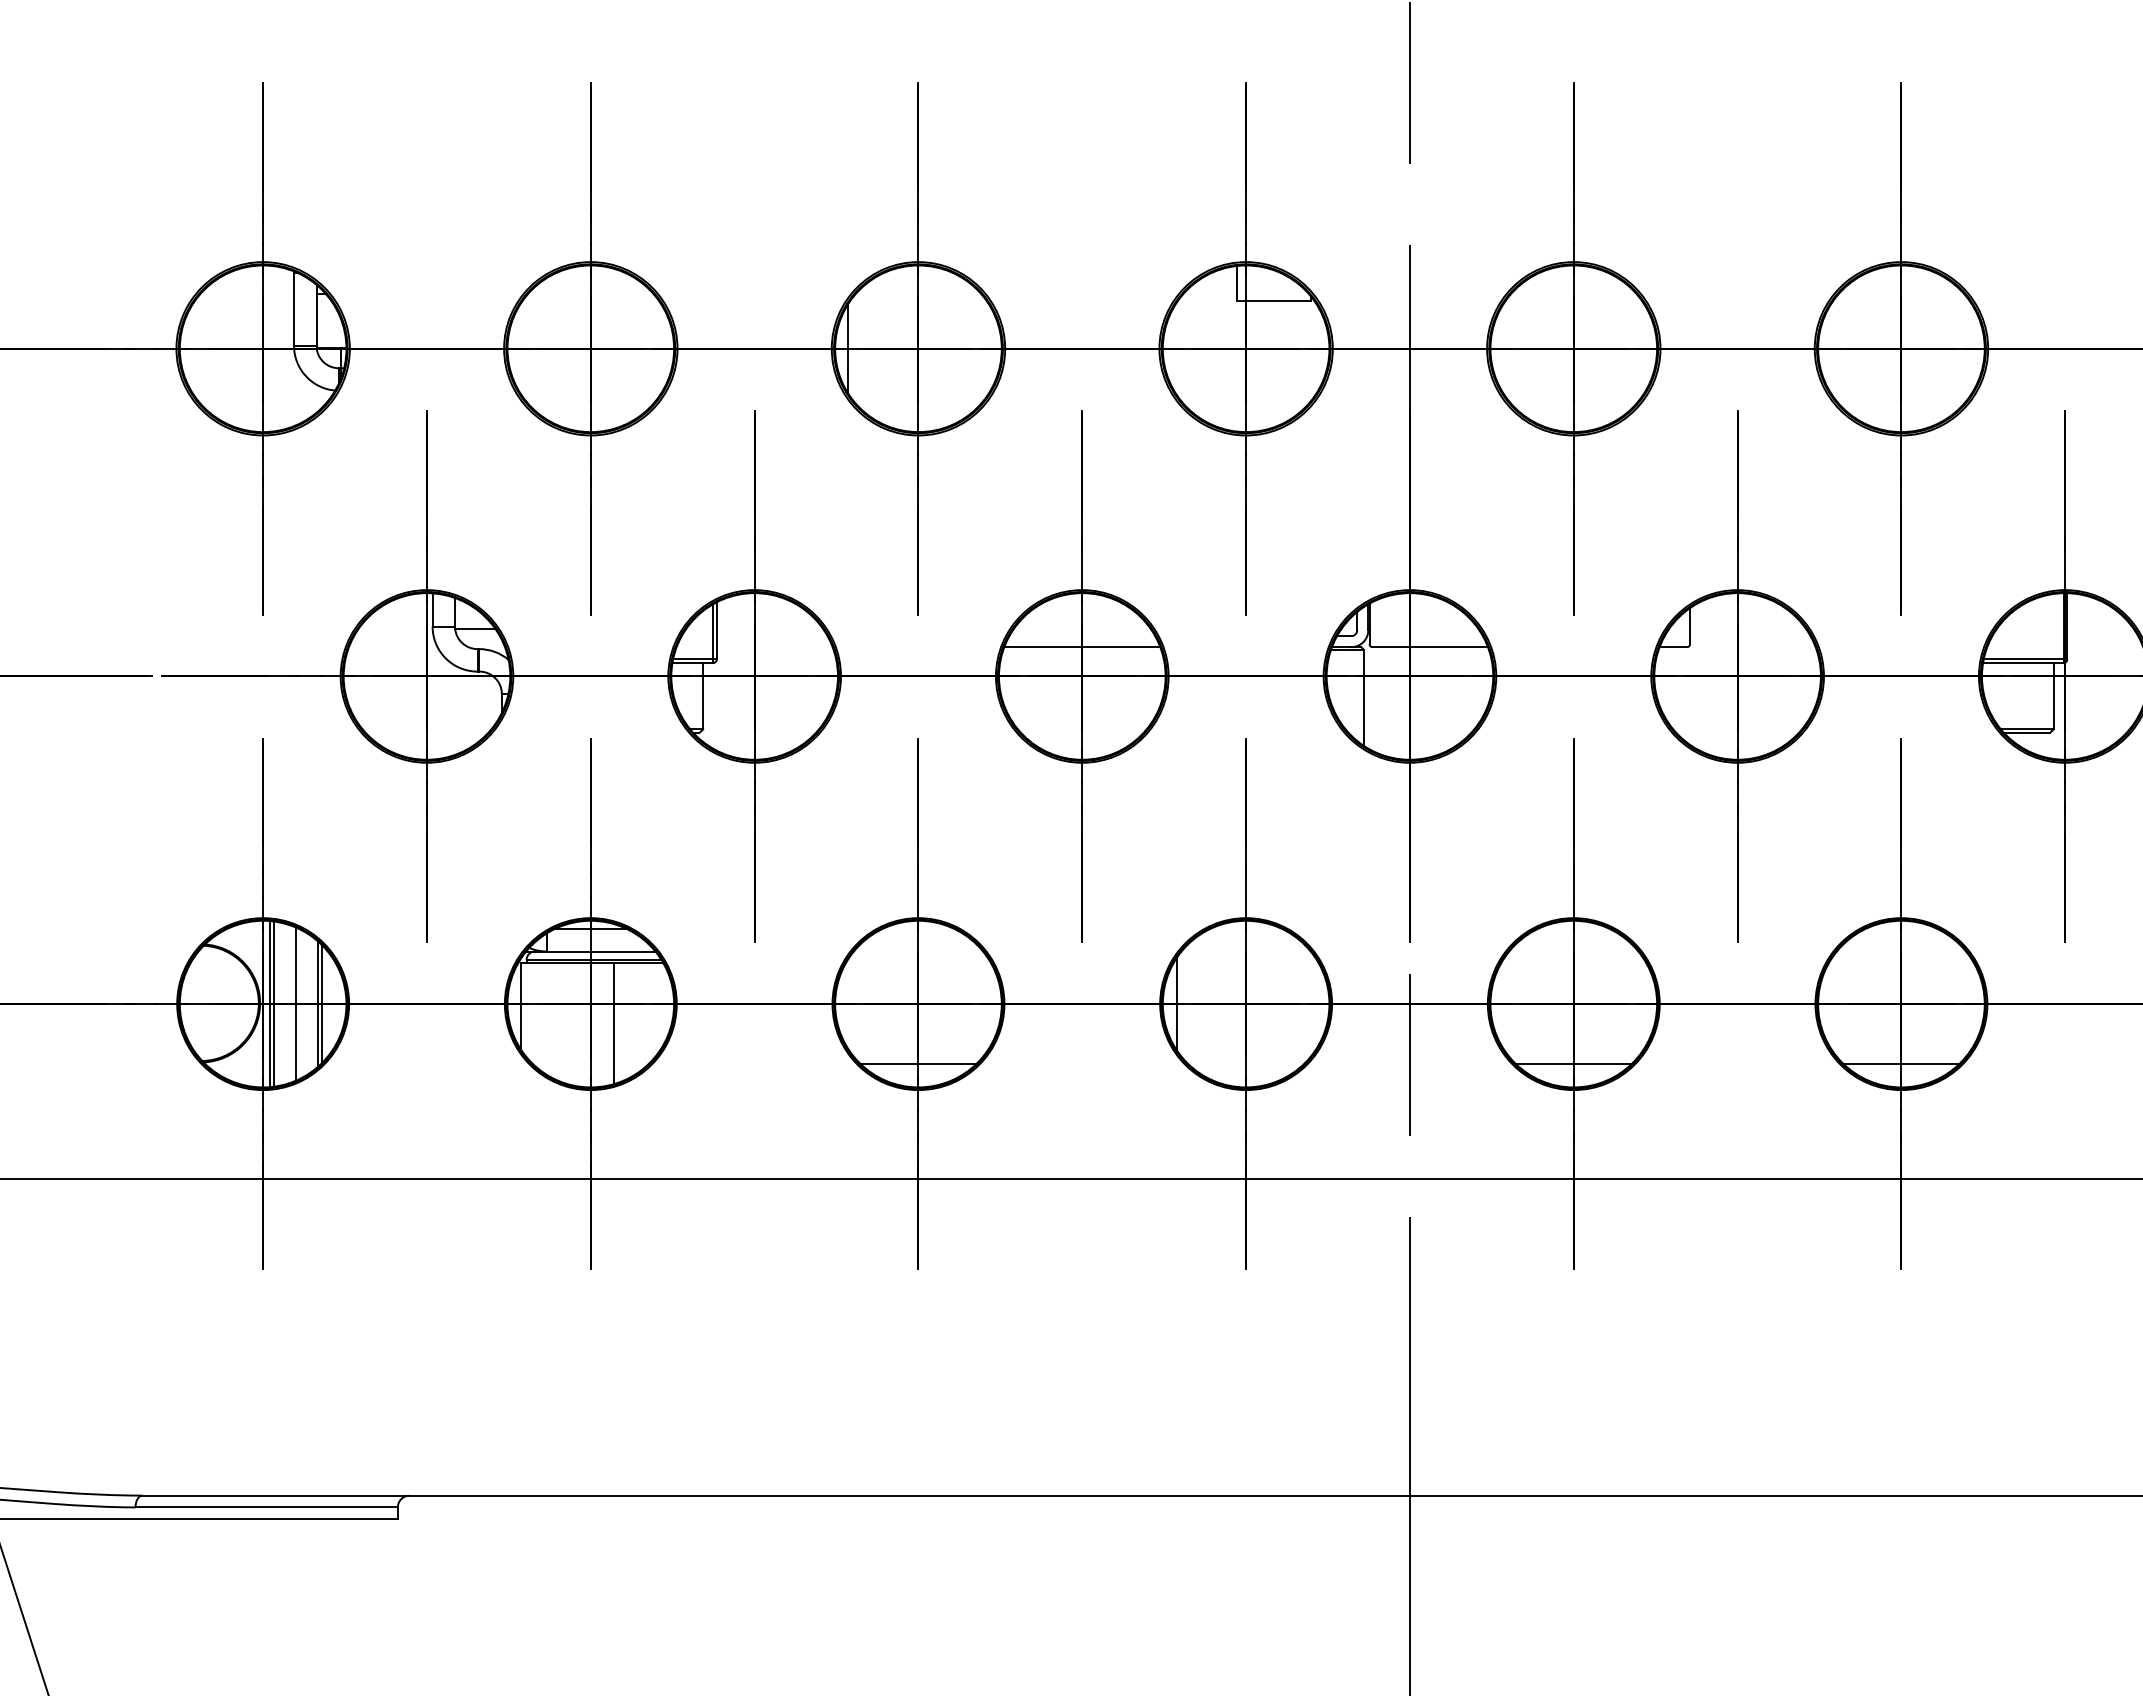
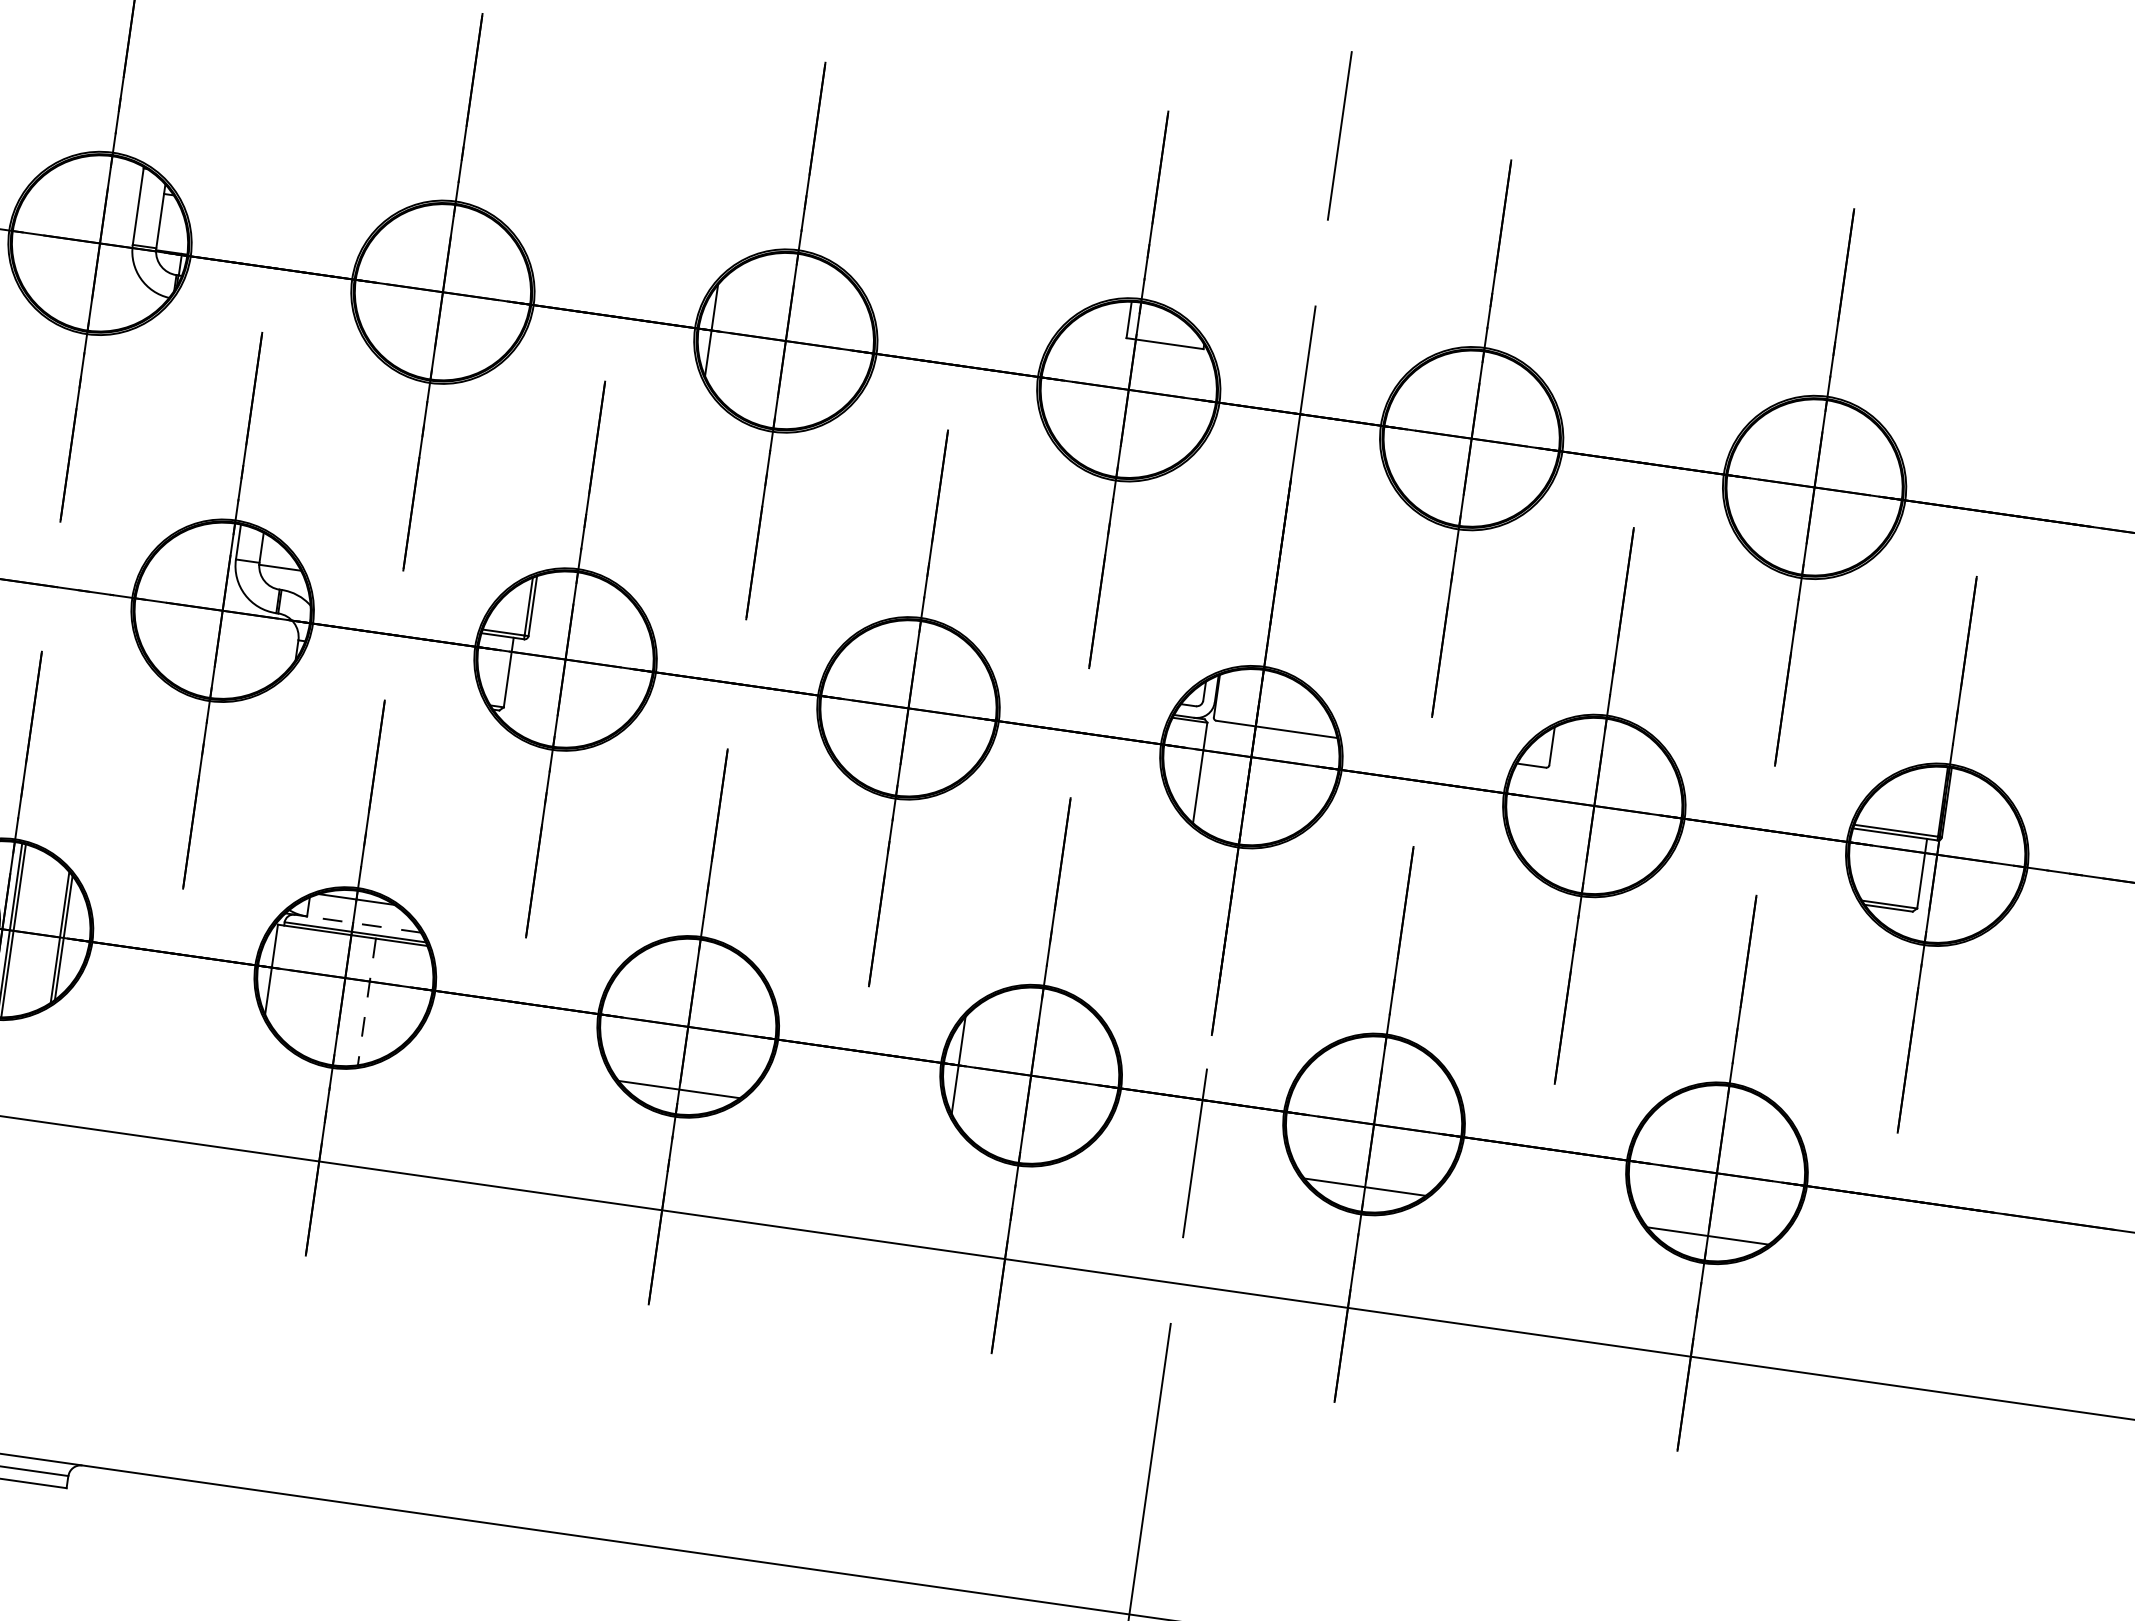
line: (1082, 647) -> (913, 678), removed
line: (600, 951) -> (363, 924), solid -> dashed
line: (296, 1003) -> (37, 933), removed
line: (614, 1023) -> (367, 1001), solid -> dashed

